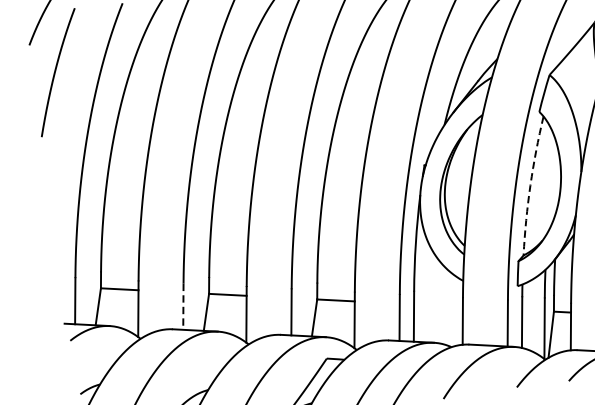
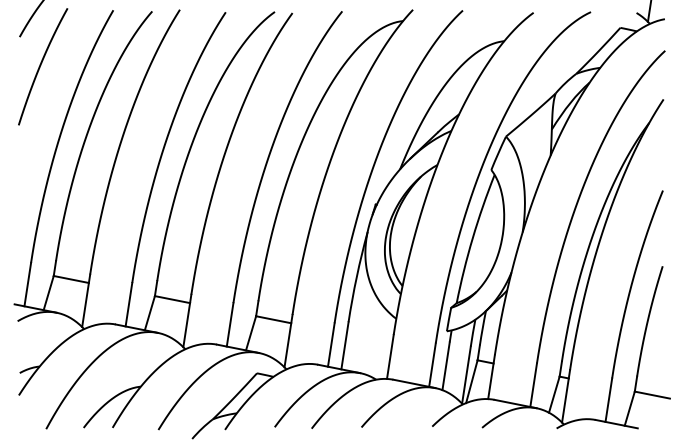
arc: (530, 185) -> (472, 238), dashed -> solid
line: (182, 306) -> (128, 304), dashed -> solid

